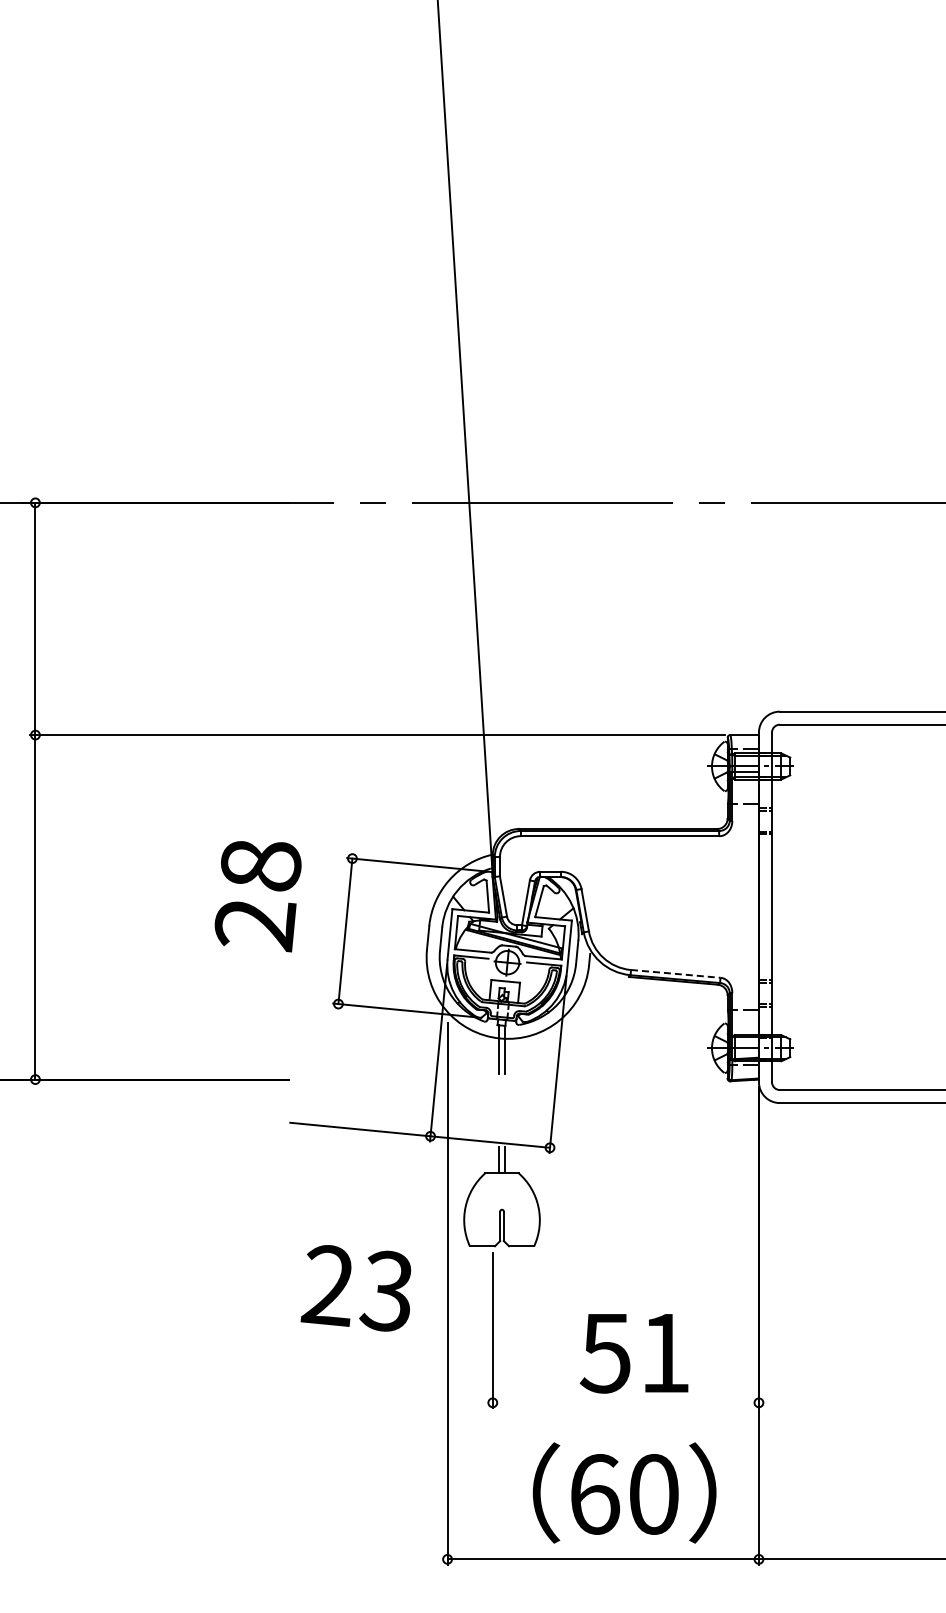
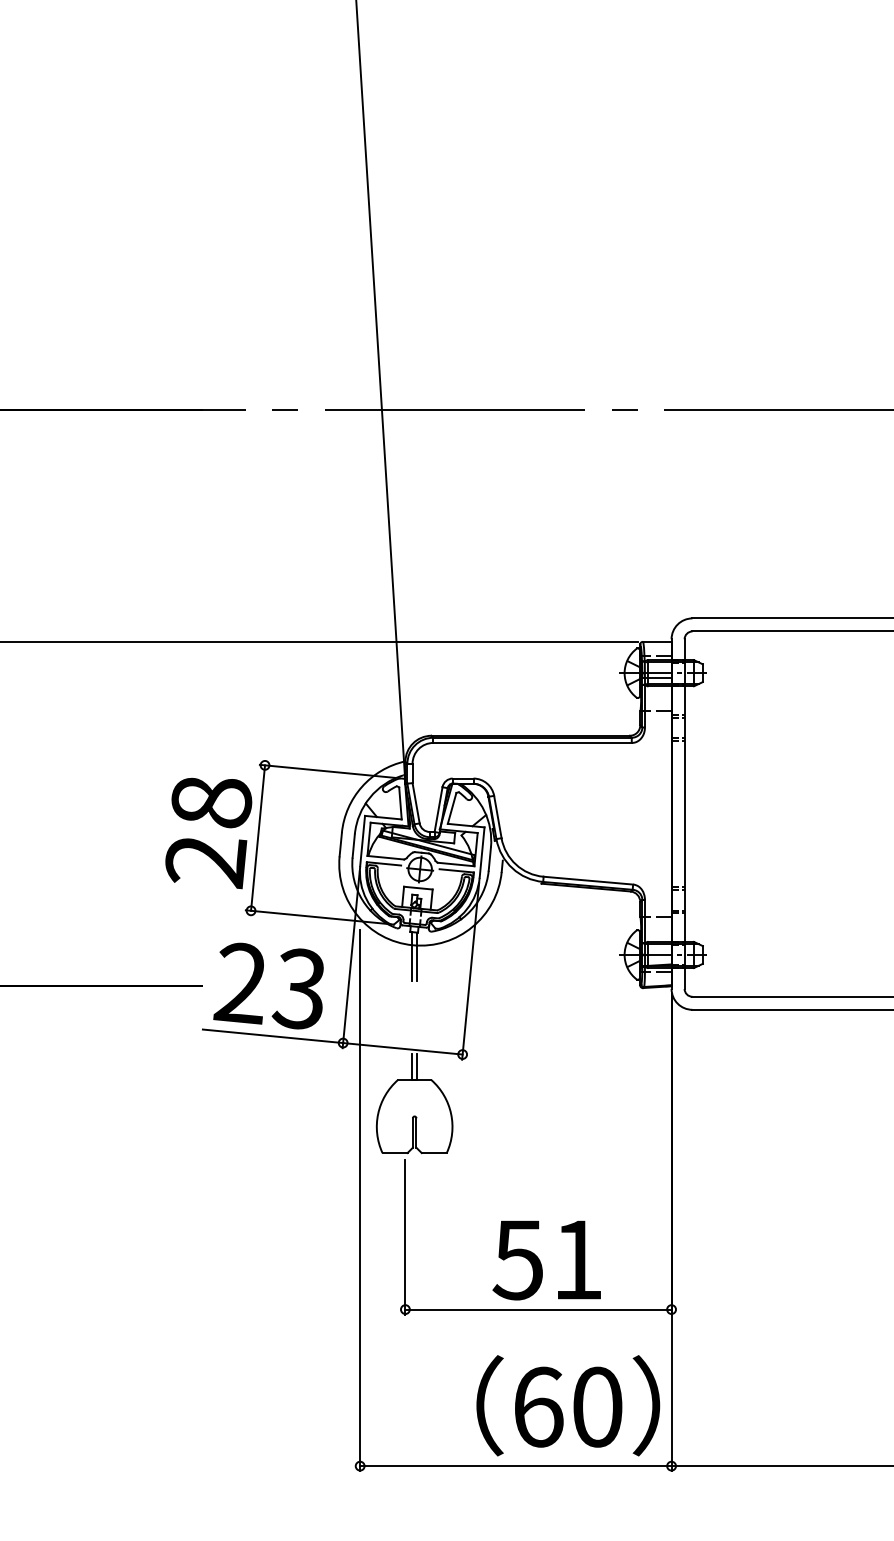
text: (257, 896) -> (208, 833), moved
line: (675, 973) -> (588, 880), dashed -> solid
text: (355, 1288) -> (268, 986), moved
line: (625, 1402) -> (538, 1309), added
text: (624, 1492) -> (568, 1405), moved

